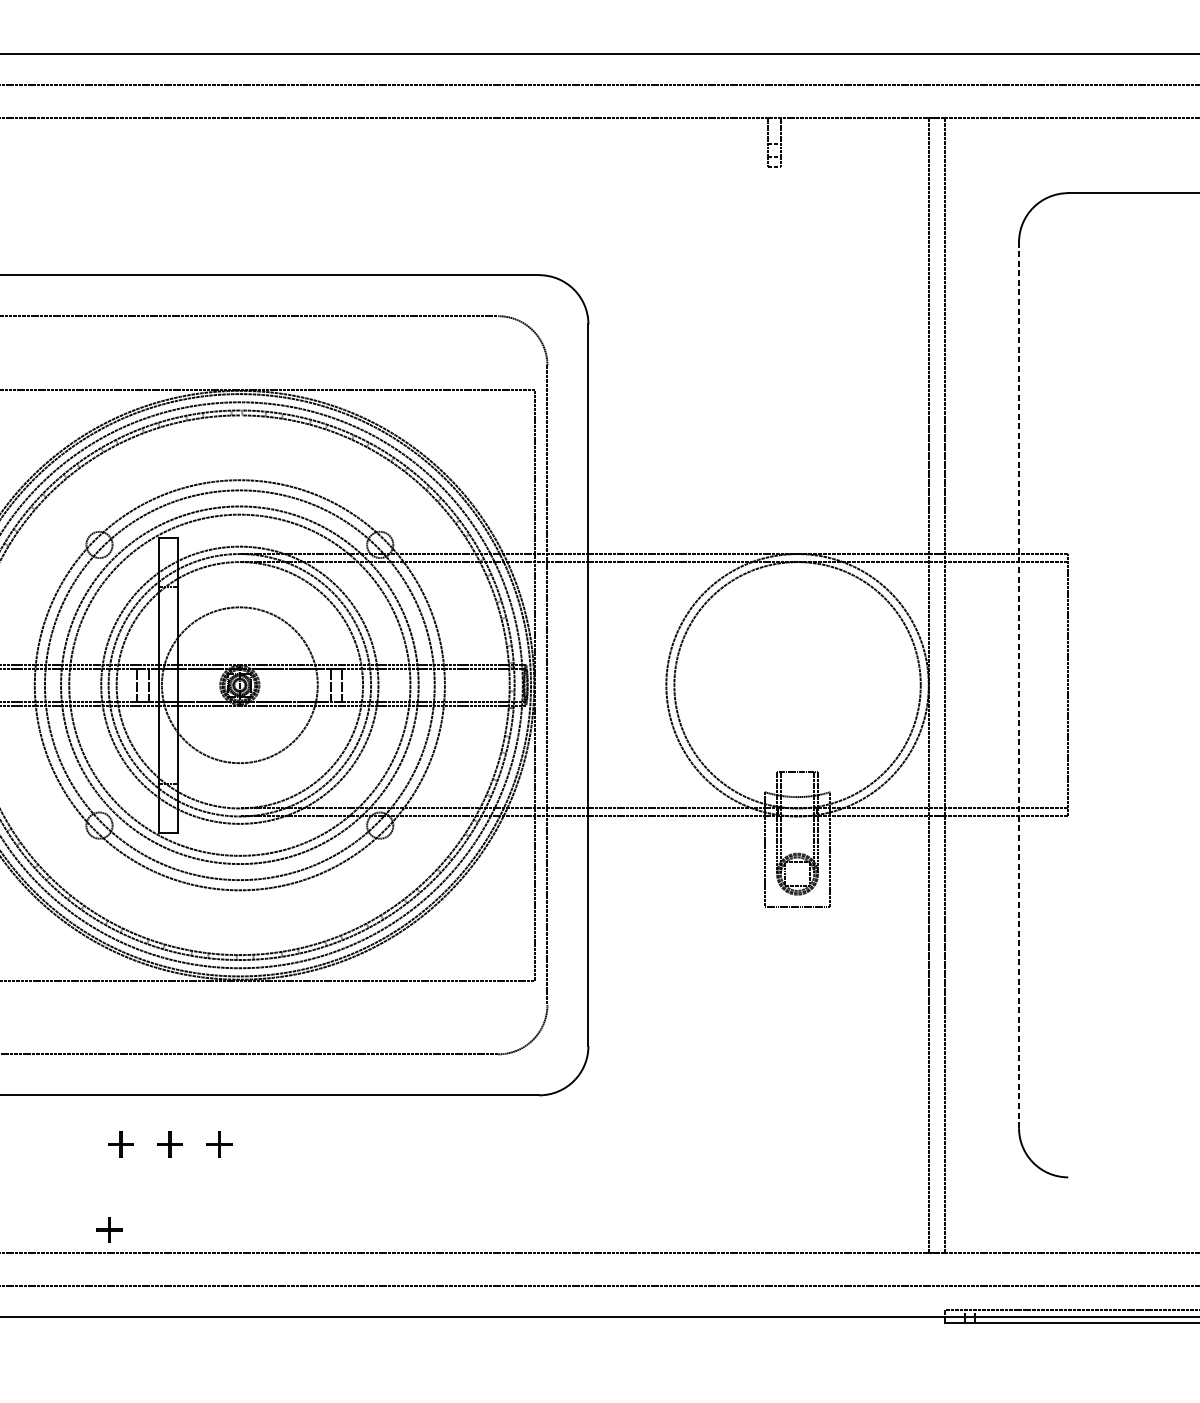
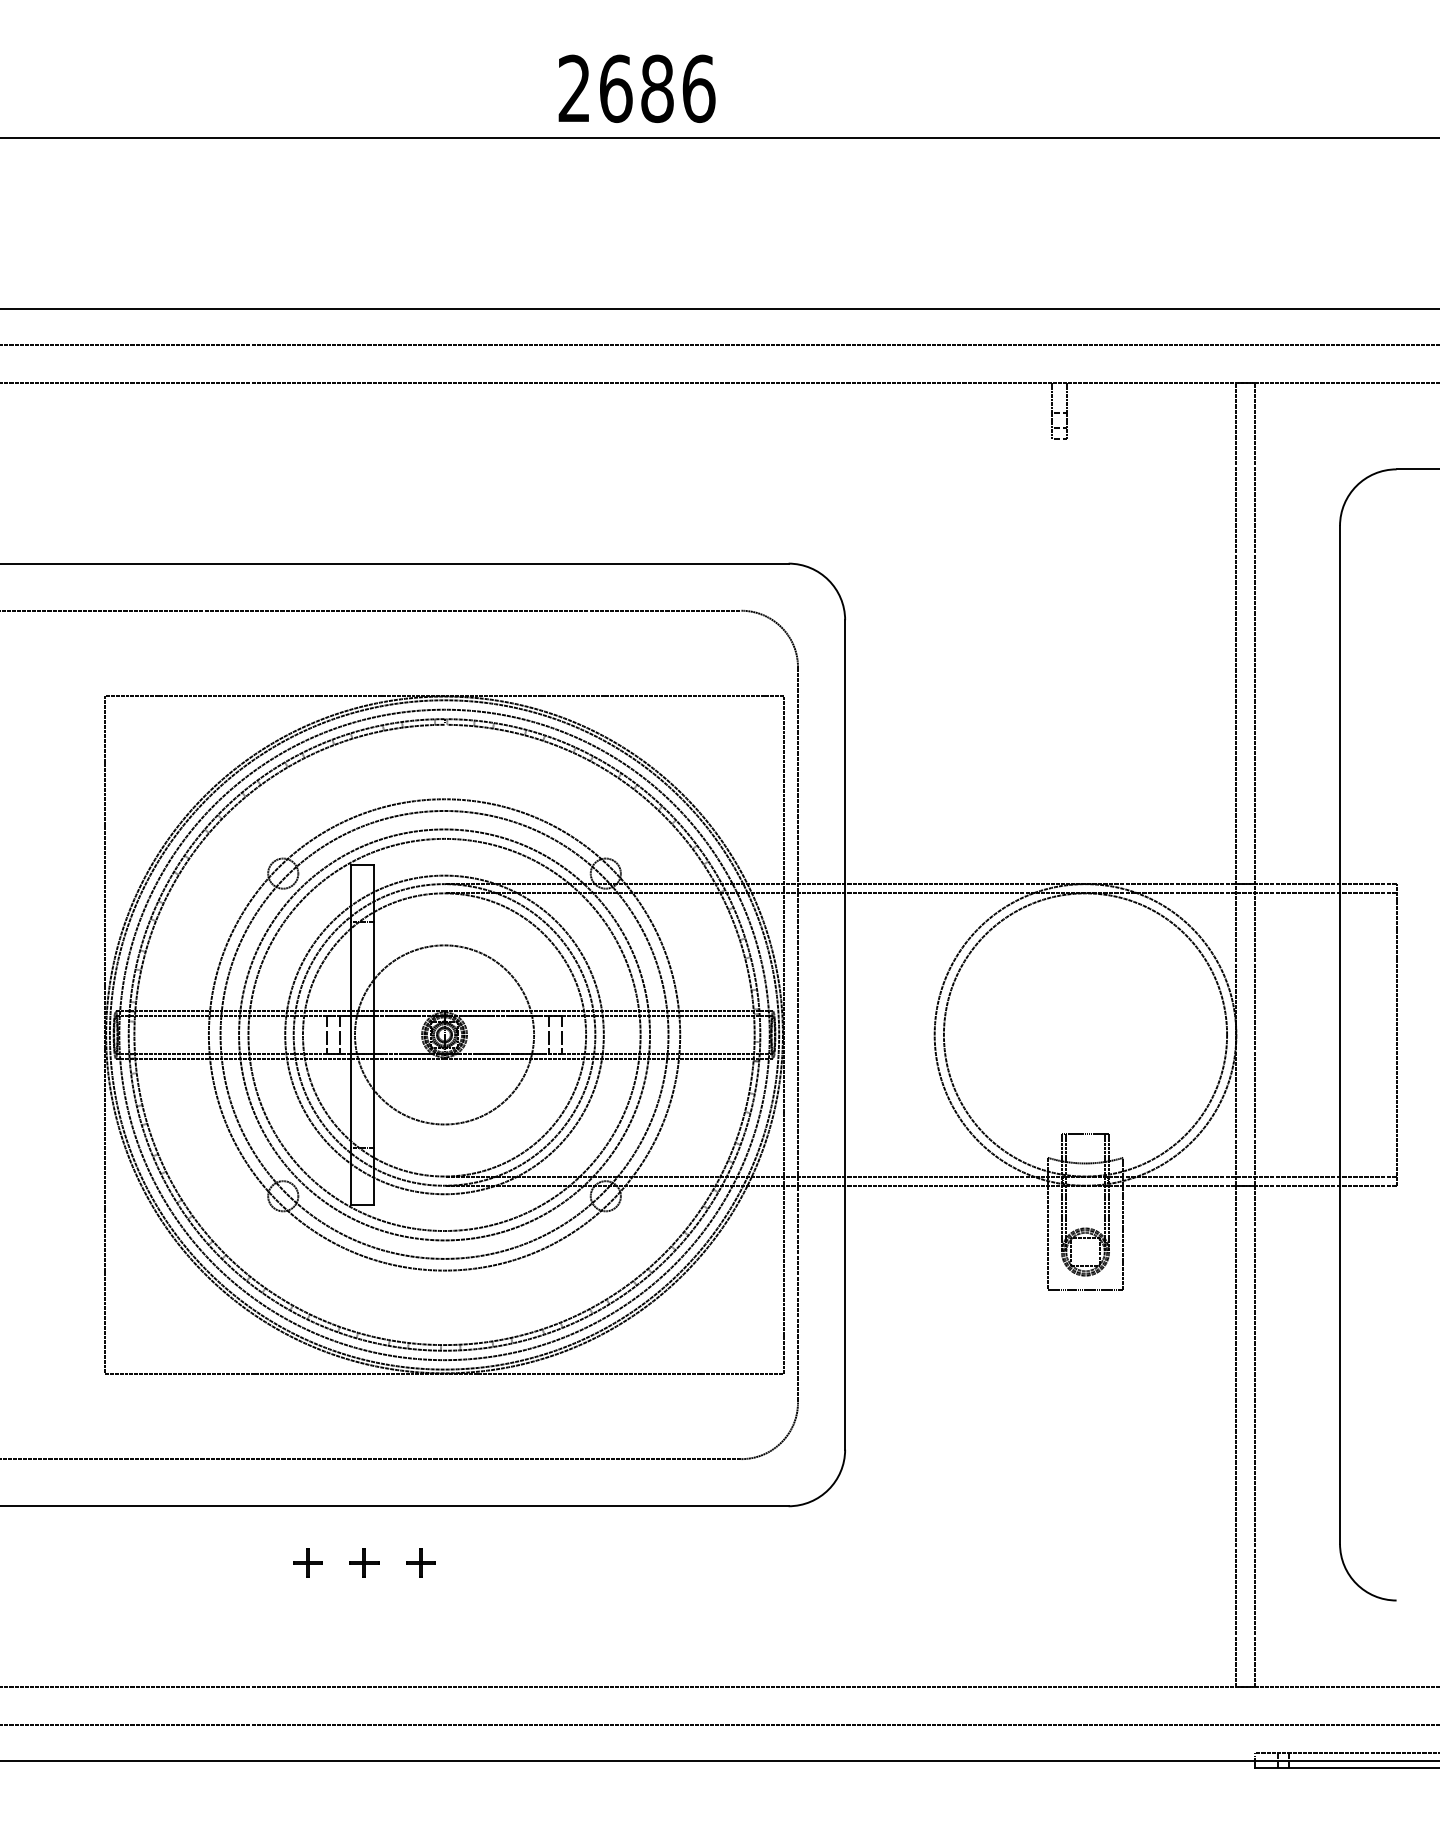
line: (1019, 684) -> (1340, 1034), dashed -> solid
part: (109, 1229) -> (294, 1660), removed

